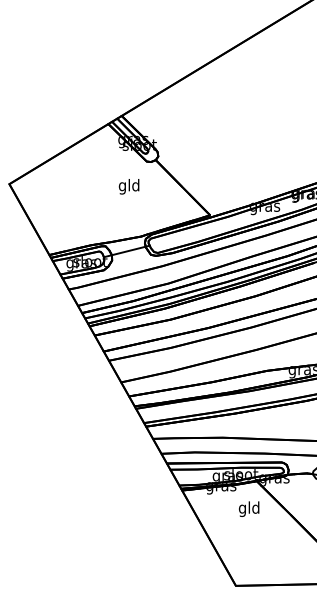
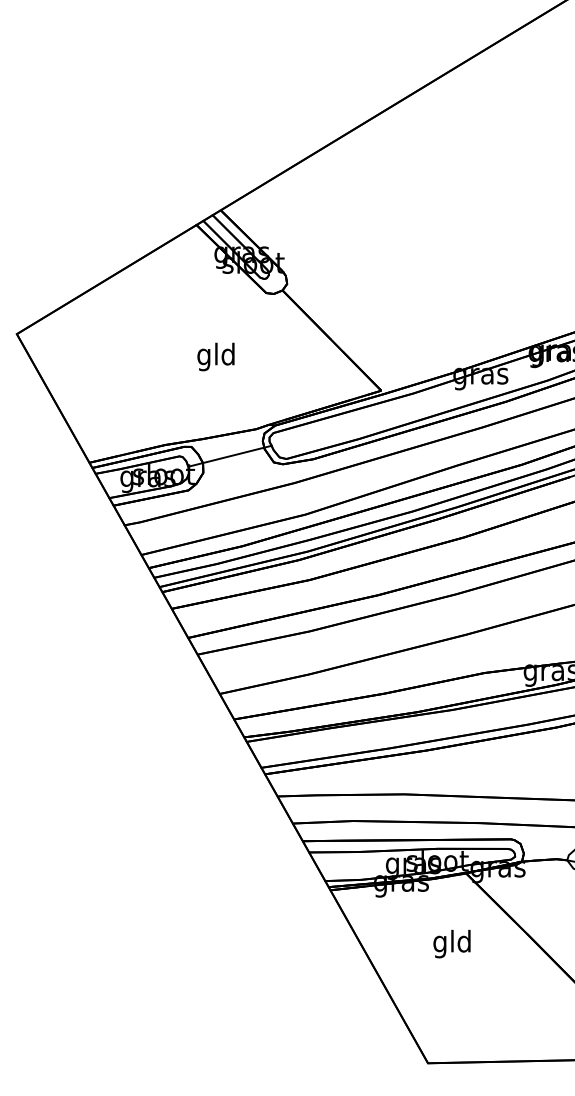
text: (128, 186) -> (214, 356), moved
text: (249, 508) -> (452, 942), moved

